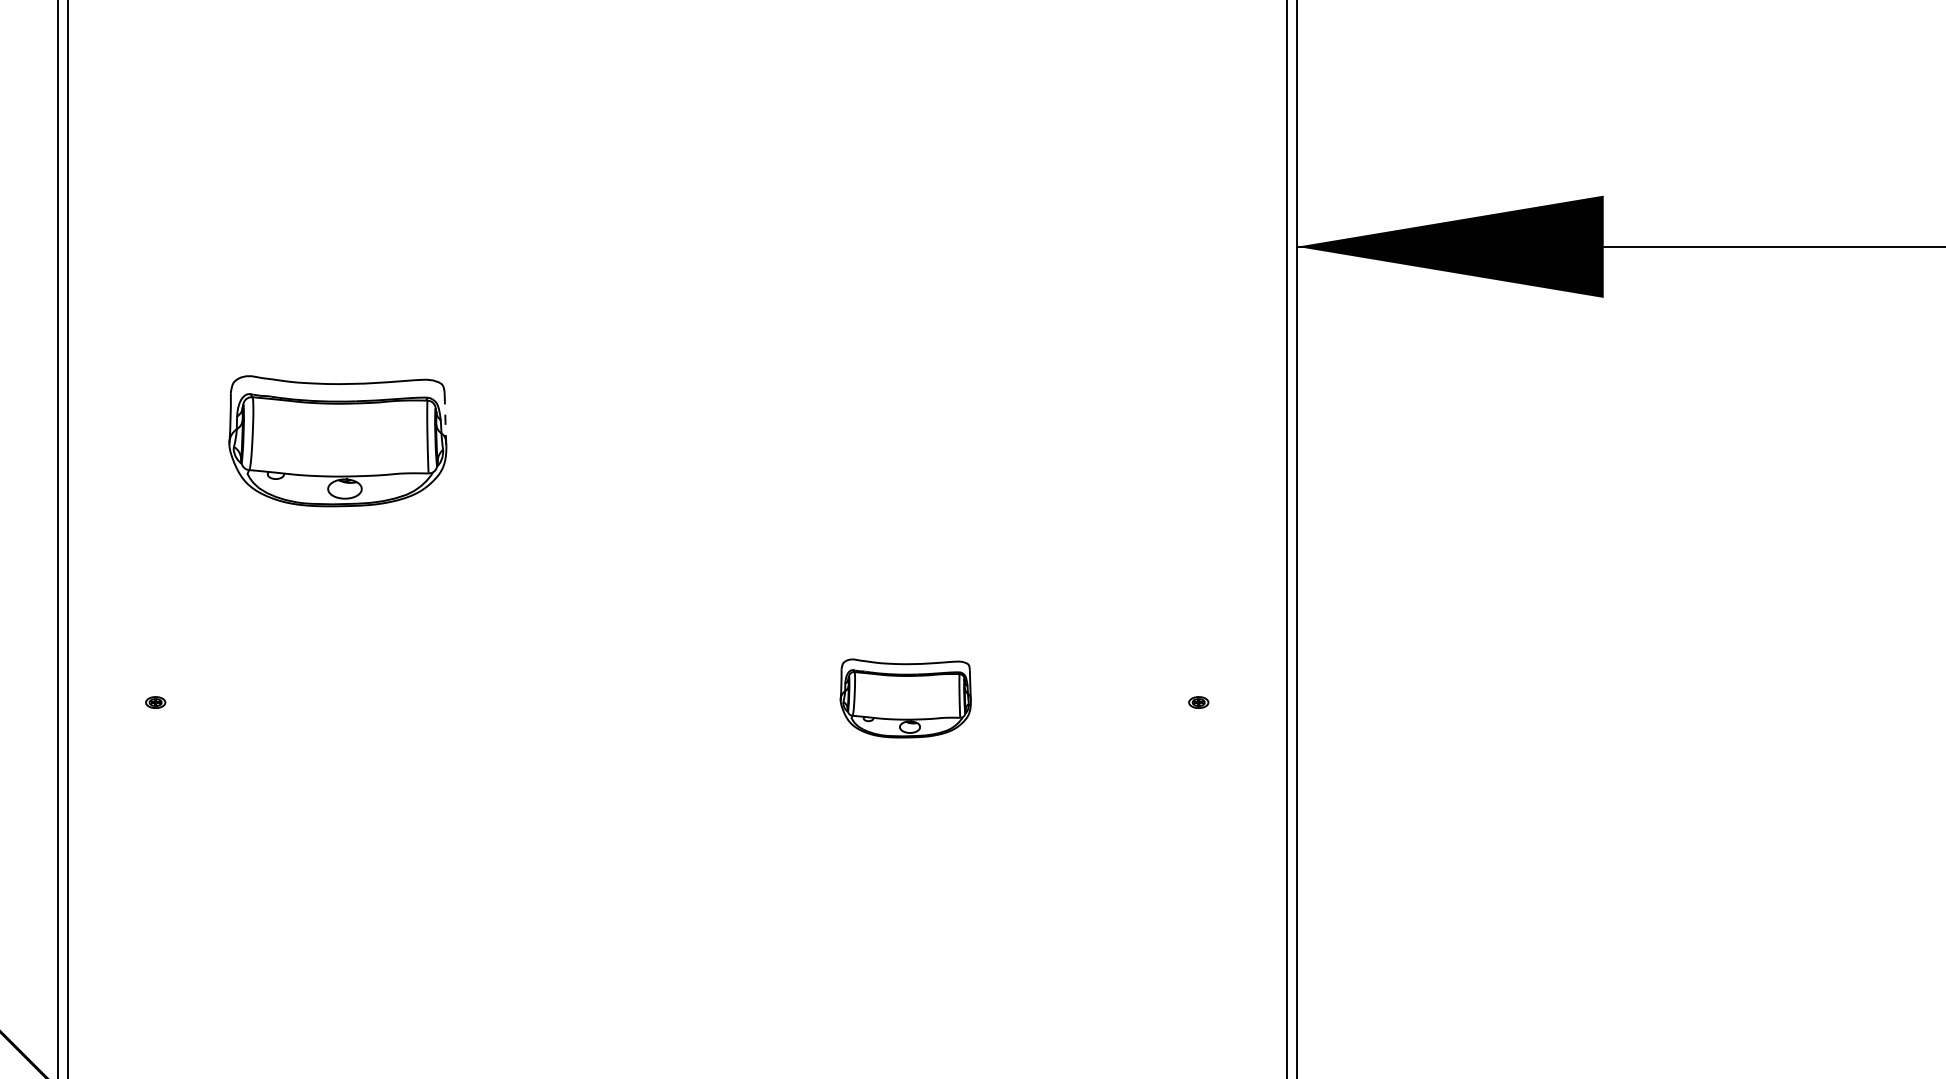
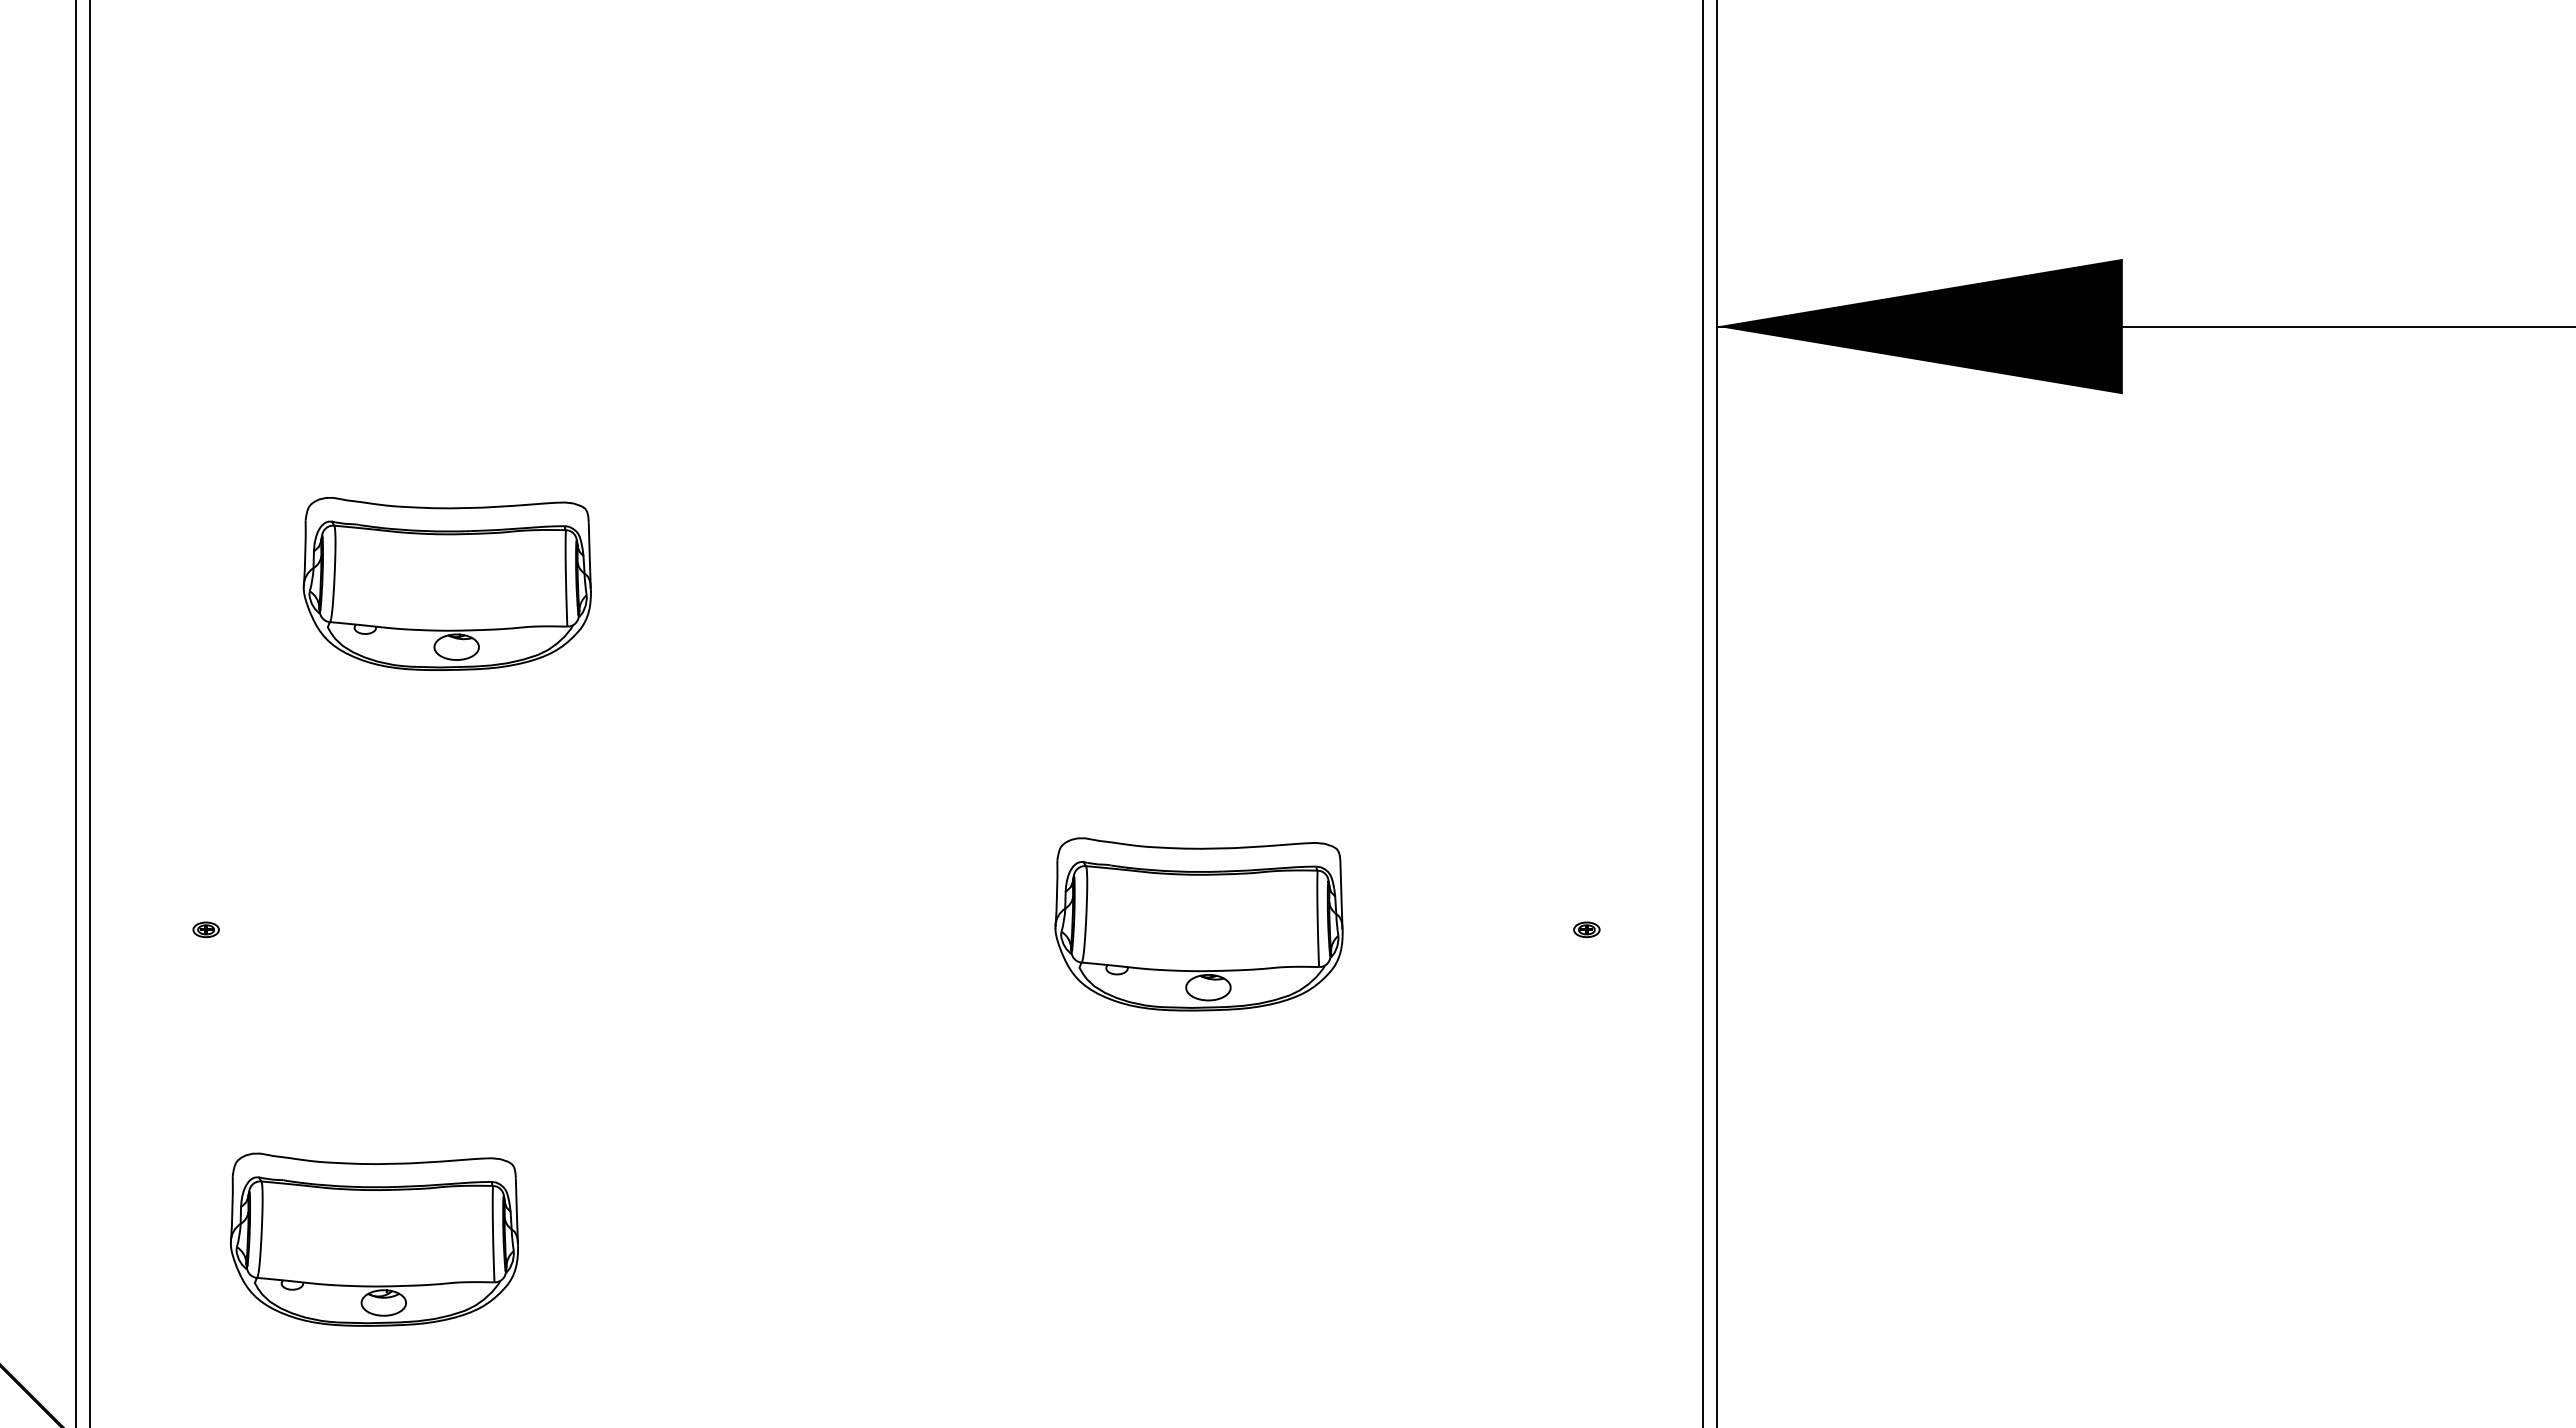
line: (445, 419) -> (589, 555), dashed -> solid
part: (905, 698) -> (1198, 924), size x1.67
part: (282, 936) -> (373, 1239), added

